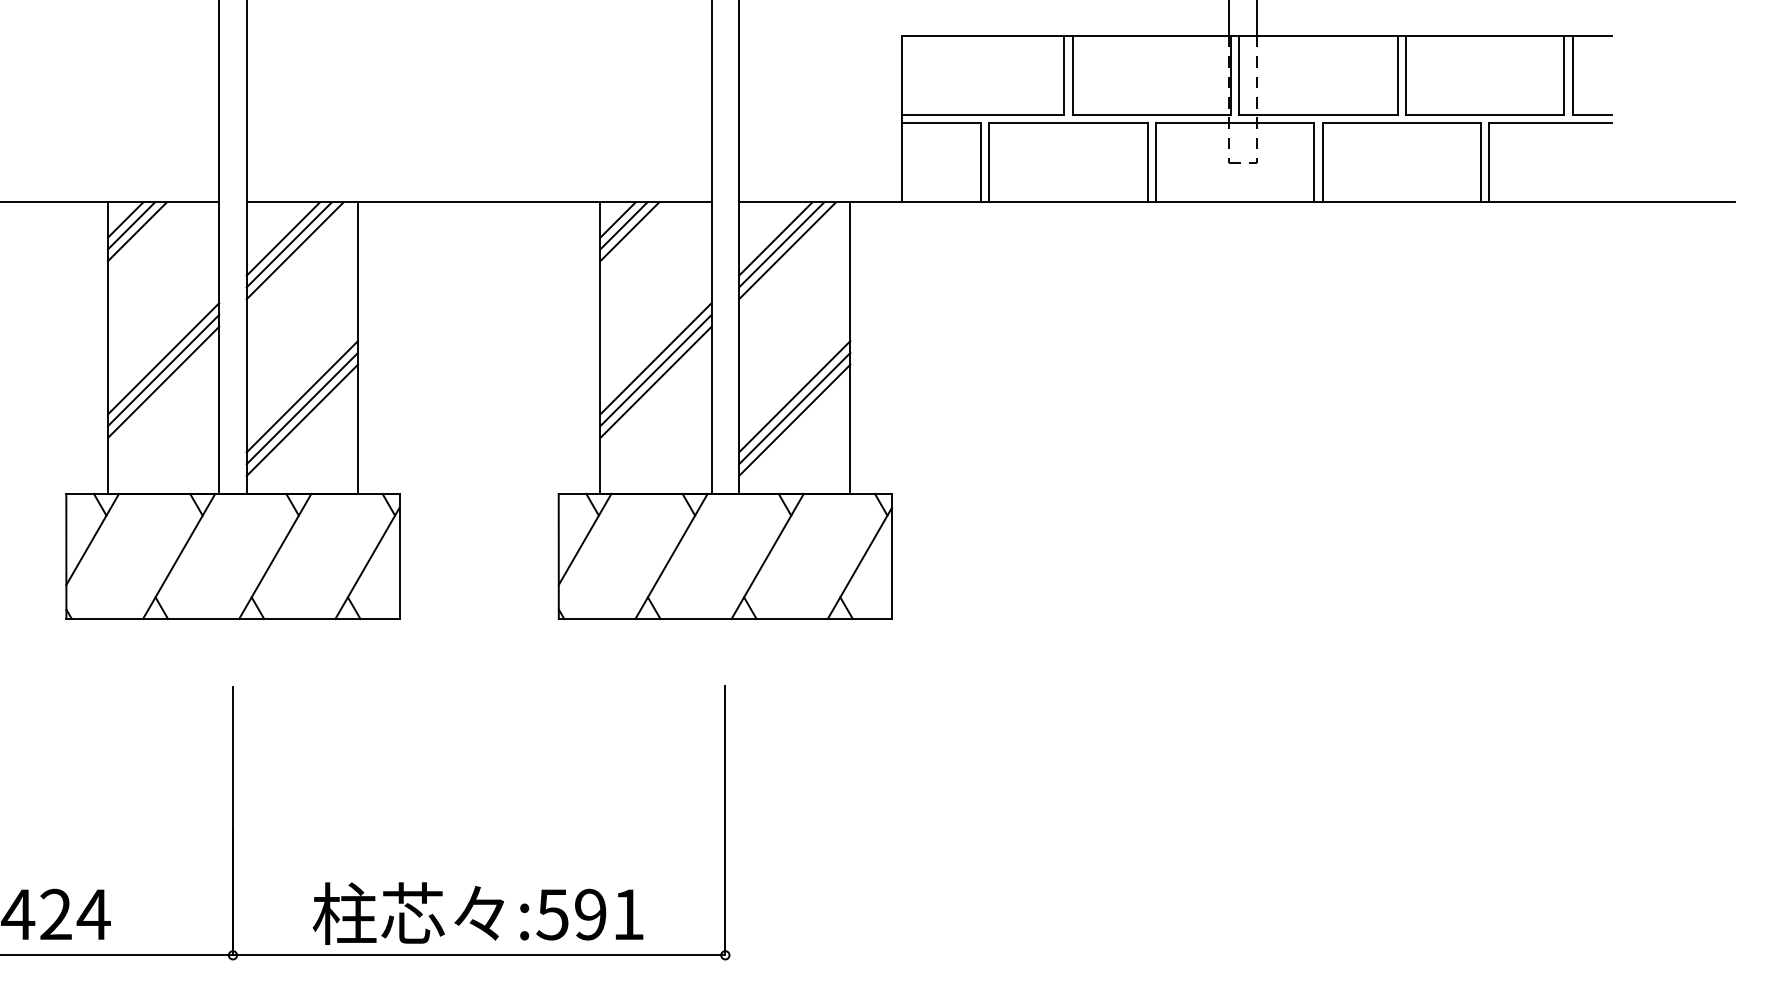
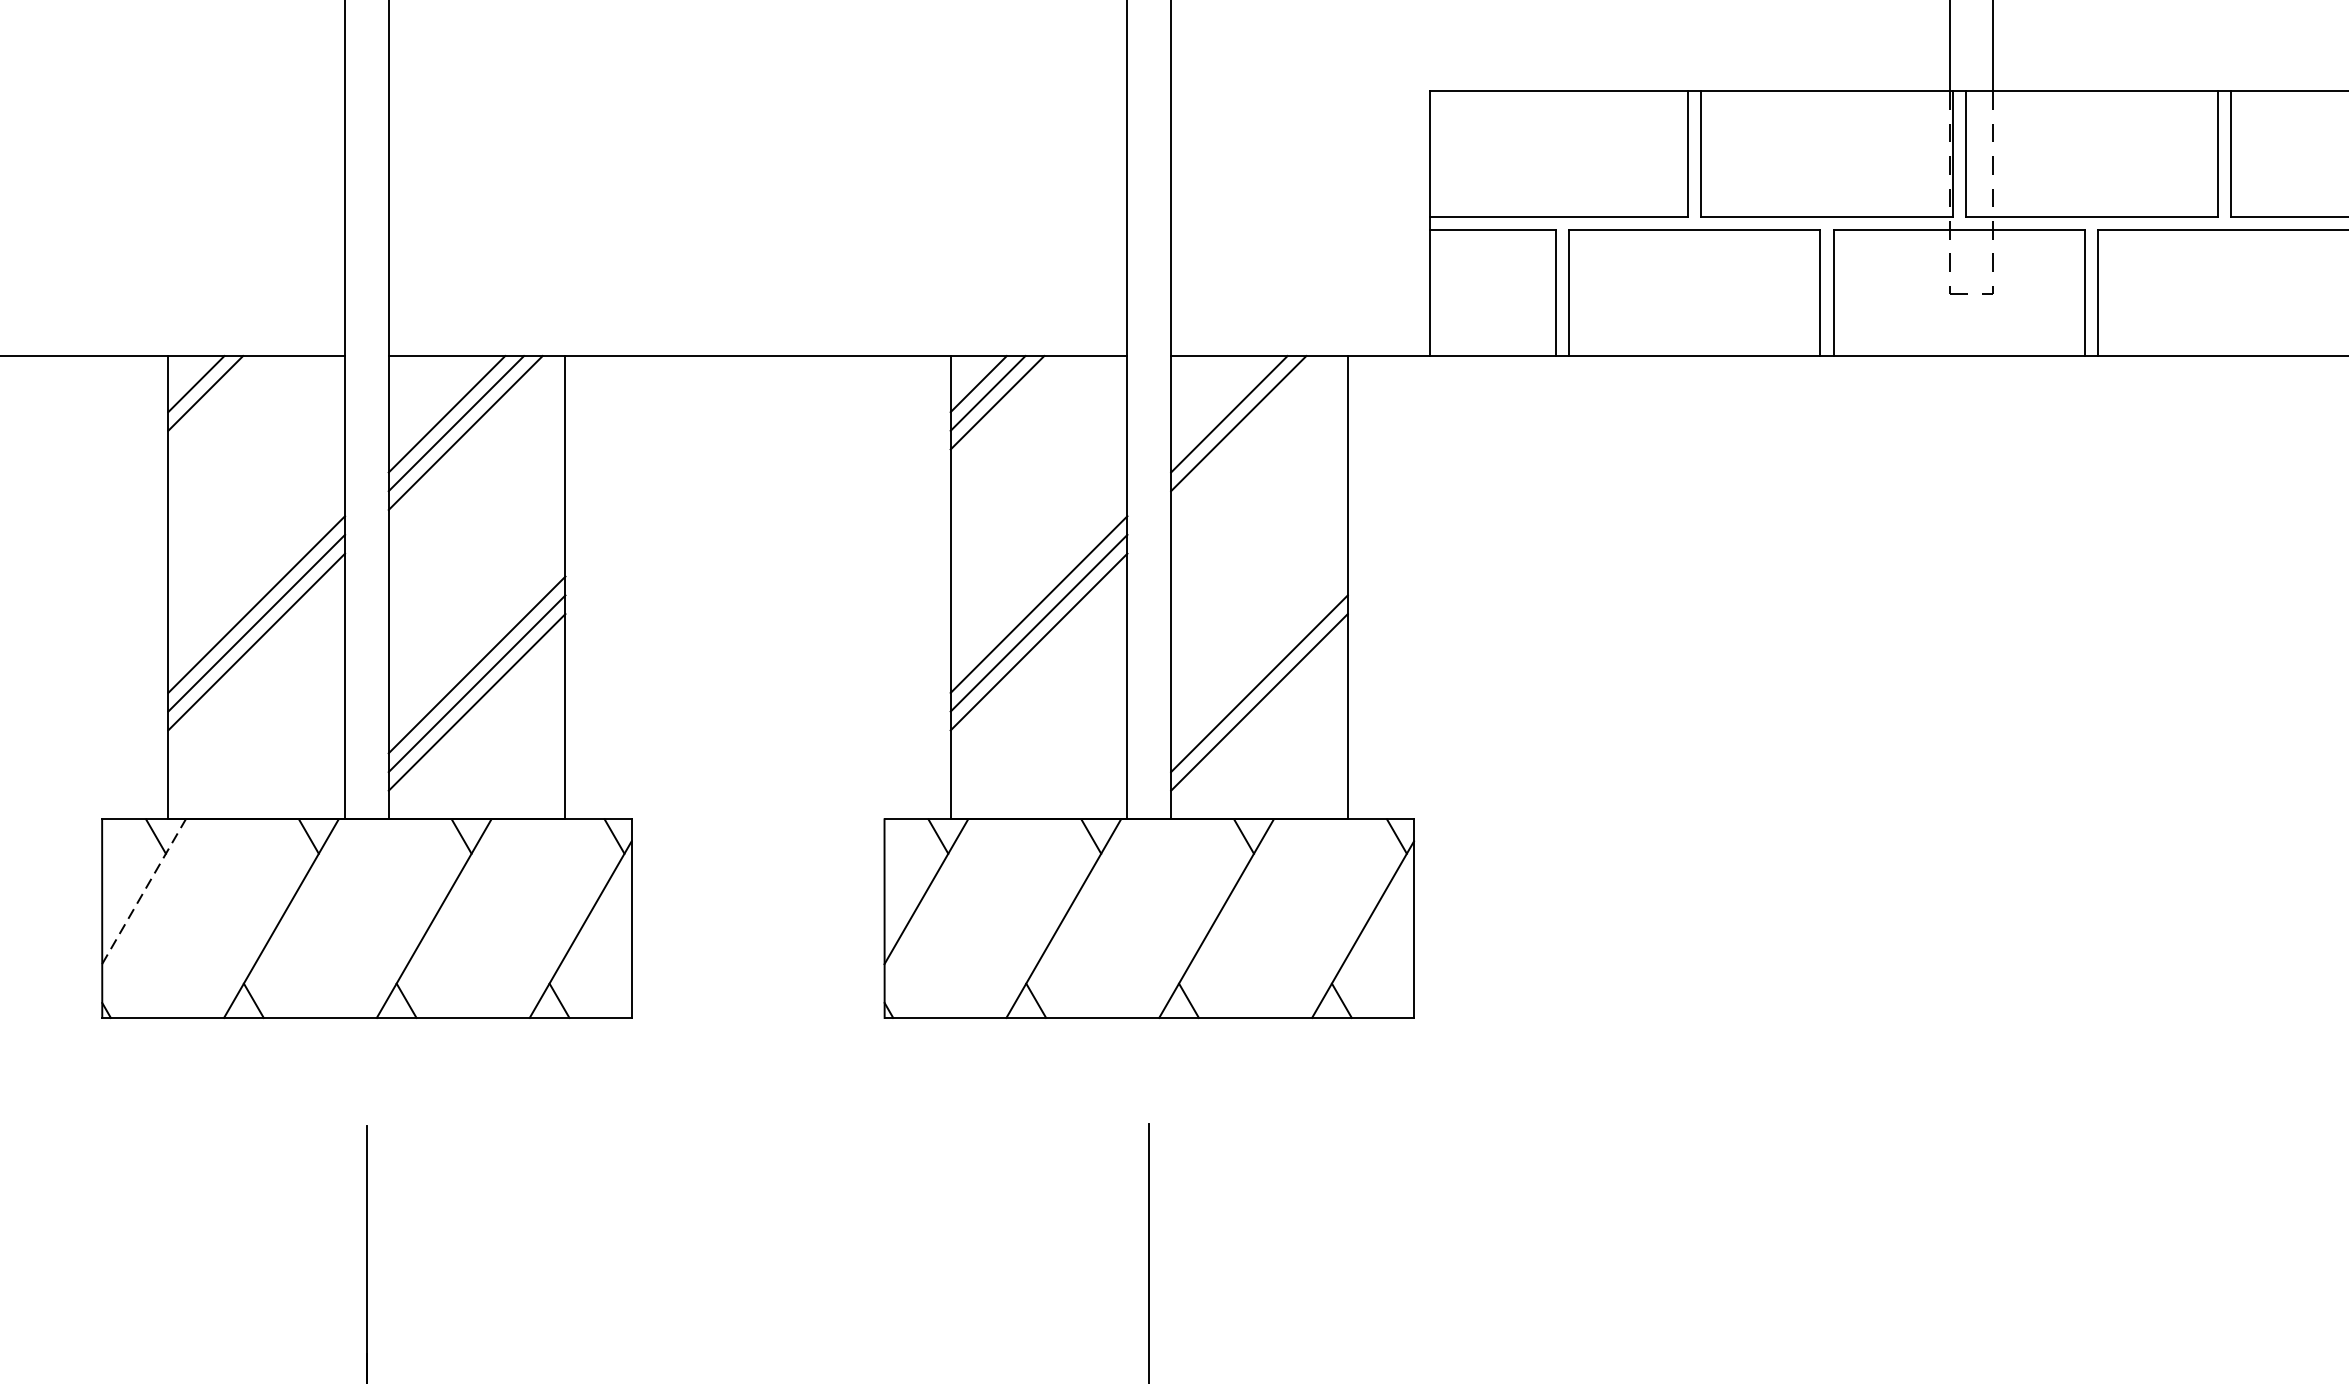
line: (136, 231) -> (213, 402), removed
line: (787, 250) -> (1248, 432), removed
line: (794, 396) -> (1259, 664), removed
line: (92, 539) -> (143, 891), solid -> dashed

